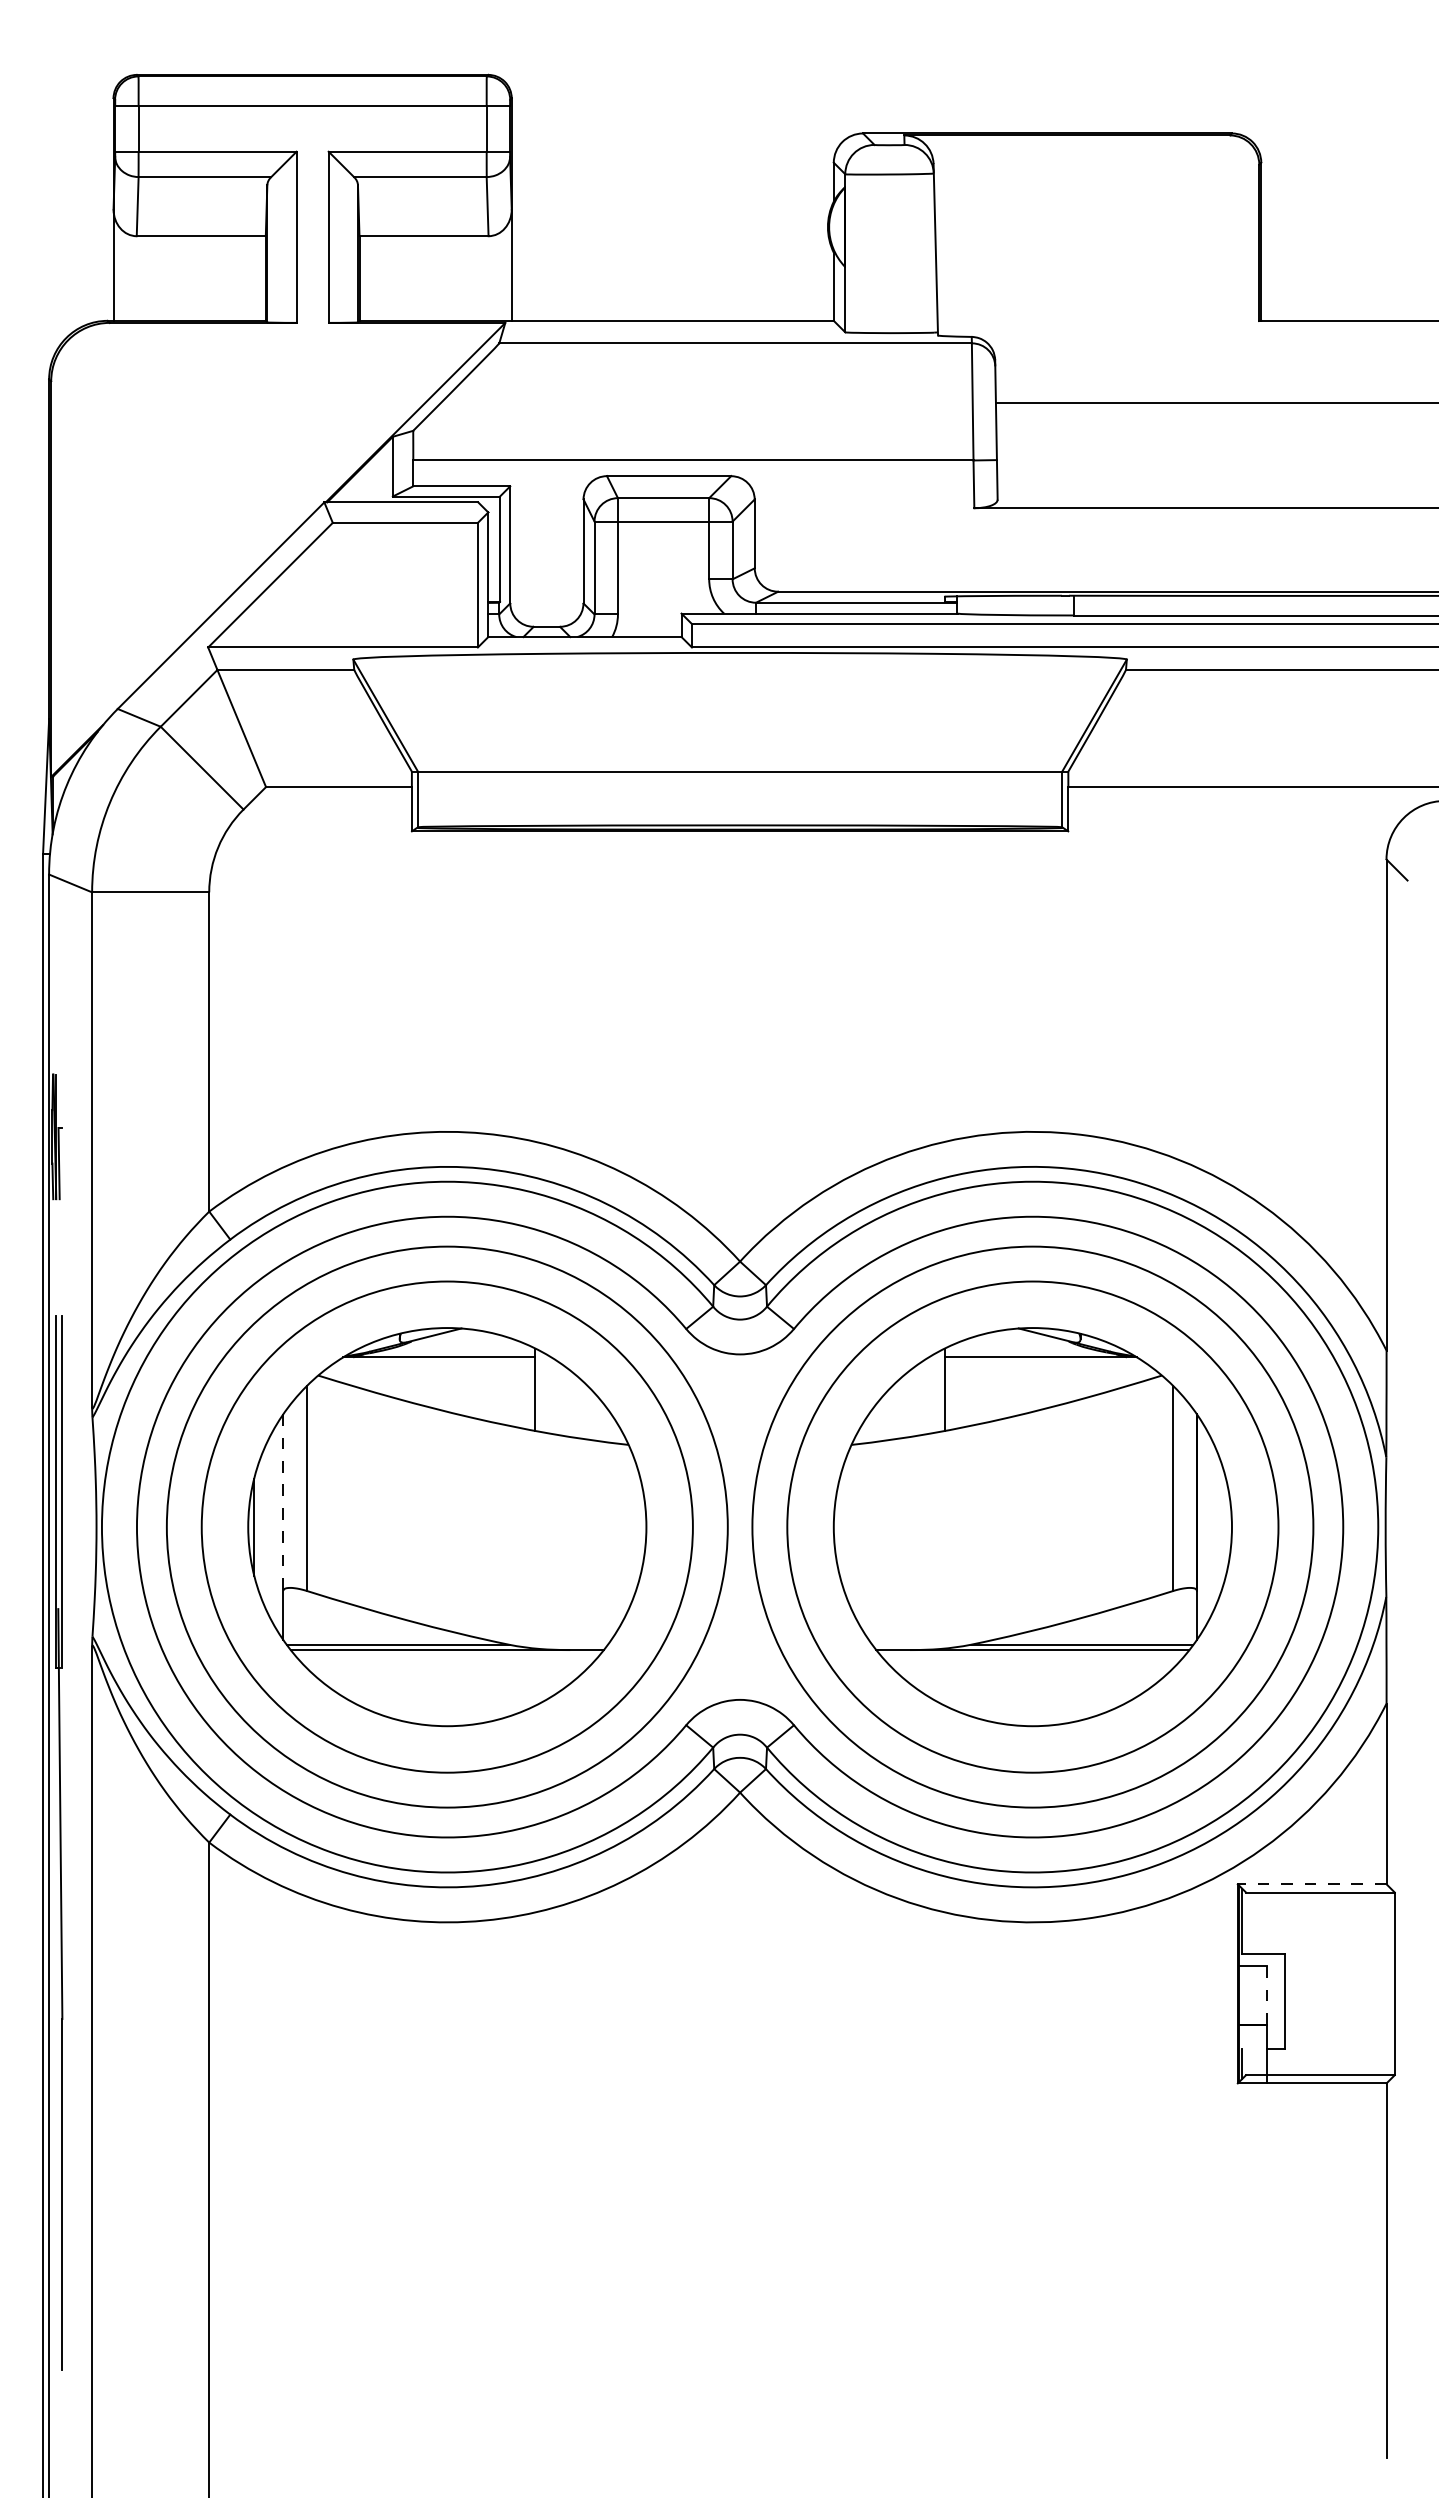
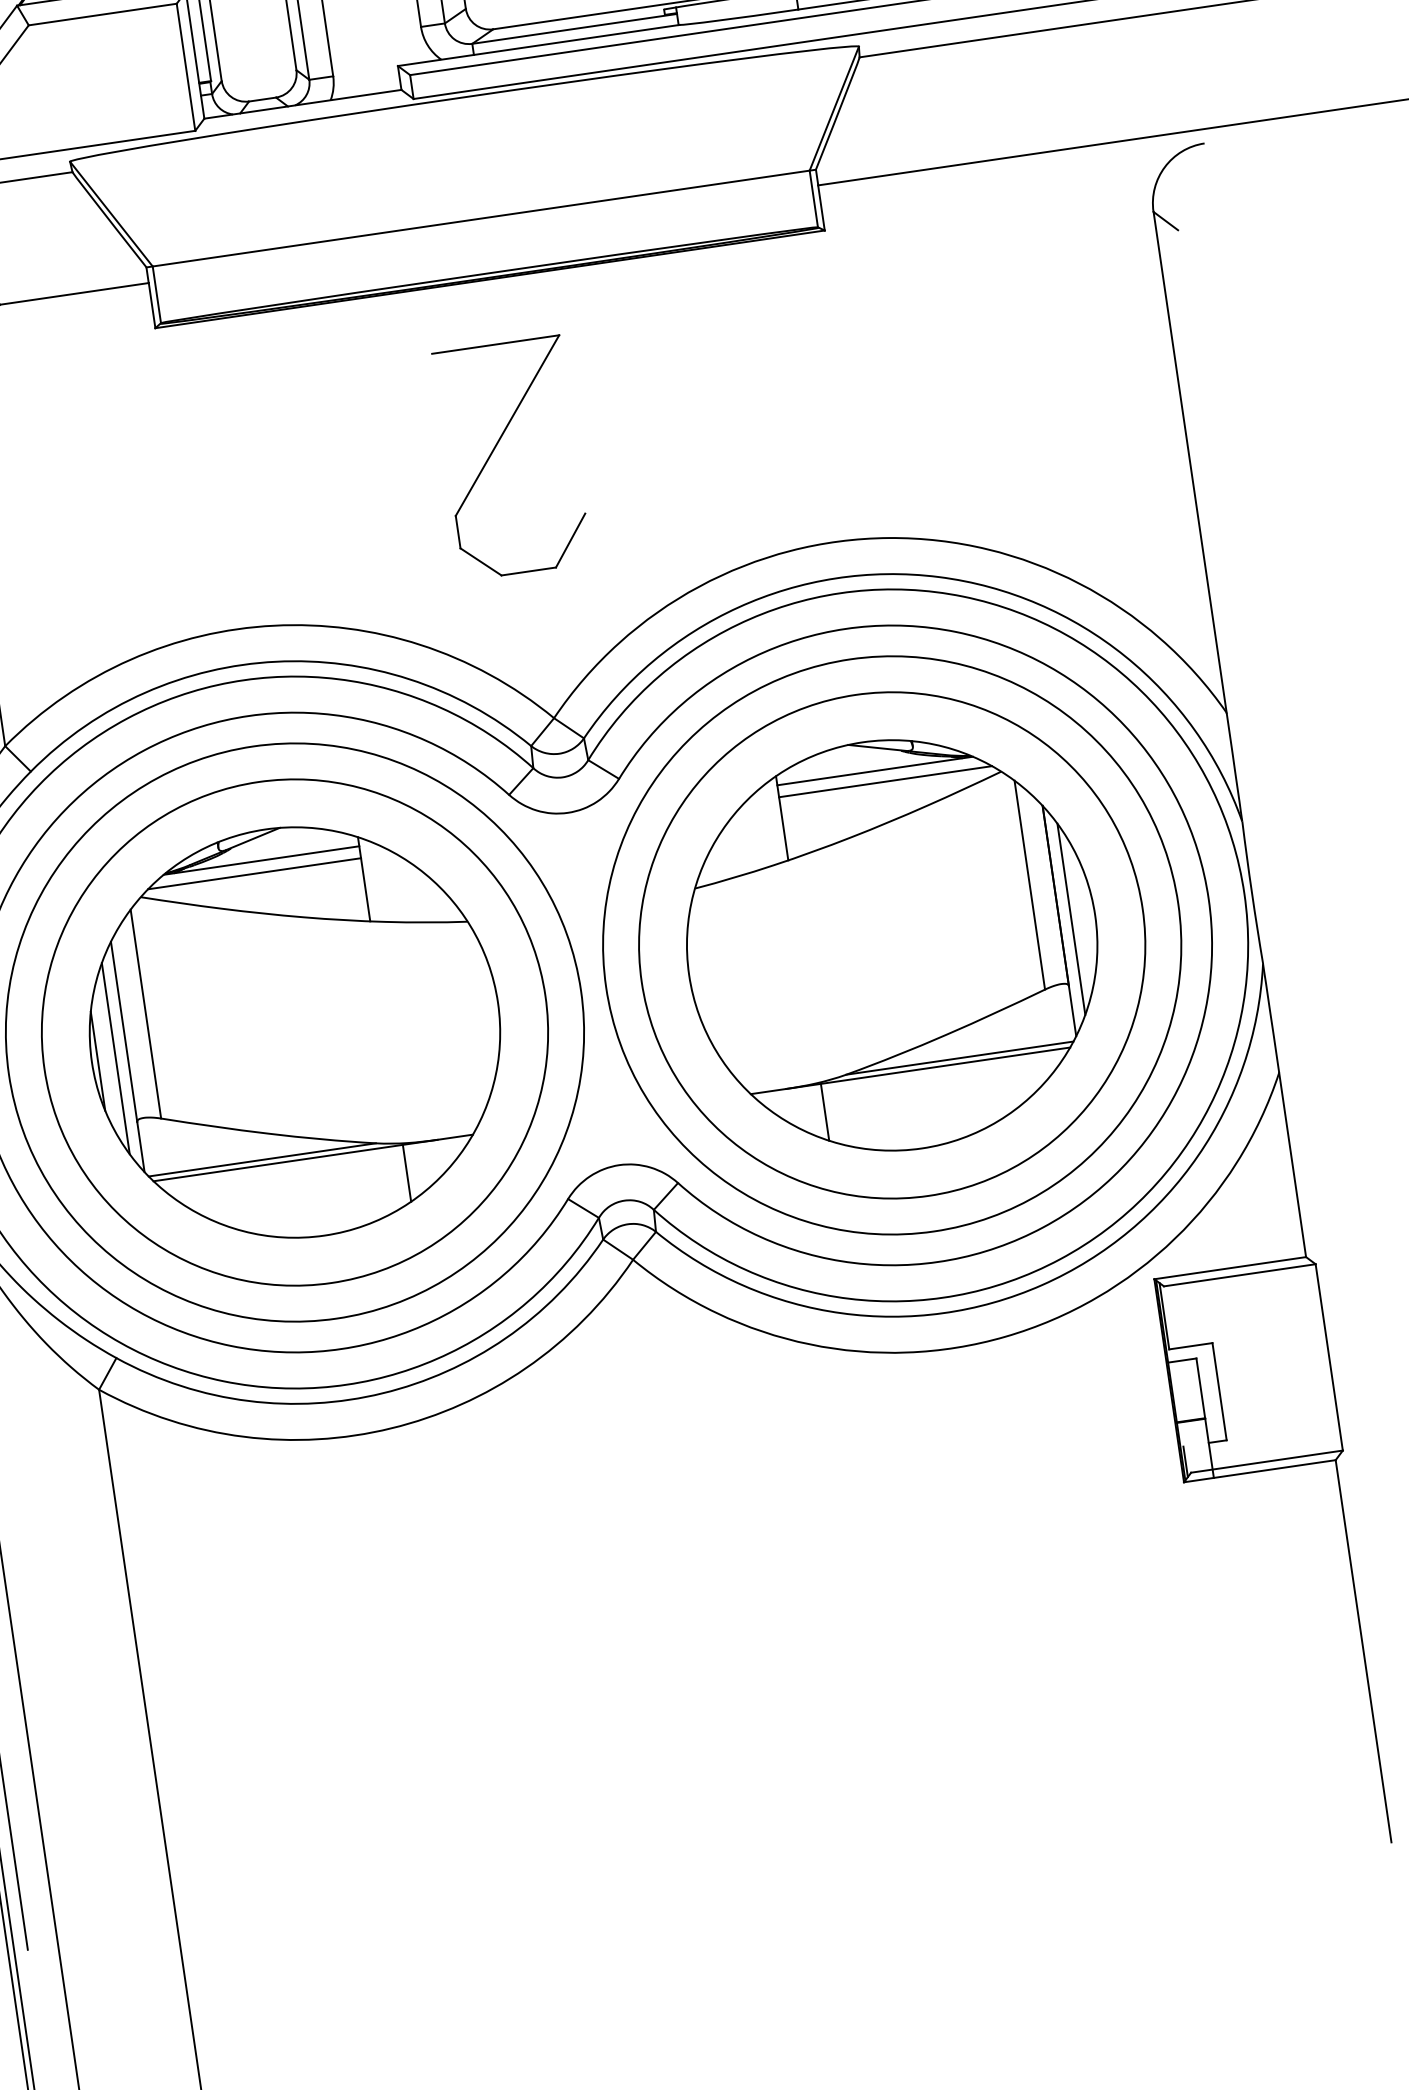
part: (720, 996) -> (494, 450), added
line: (430, 1369) -> (254, 874), added
line: (1049, 1369) -> (885, 782), added
line: (283, 1503) -> (124, 1032), dashed -> solid
line: (271, 1526) -> (115, 1058), added
line: (1208, 1526) -> (1071, 918), added
line: (535, 1677) -> (407, 1172), added
line: (945, 1677) -> (825, 1111), added
line: (1311, 1884) -> (1229, 1268), dashed -> solid
line: (1267, 1995) -> (1201, 1388), dashed -> solid

